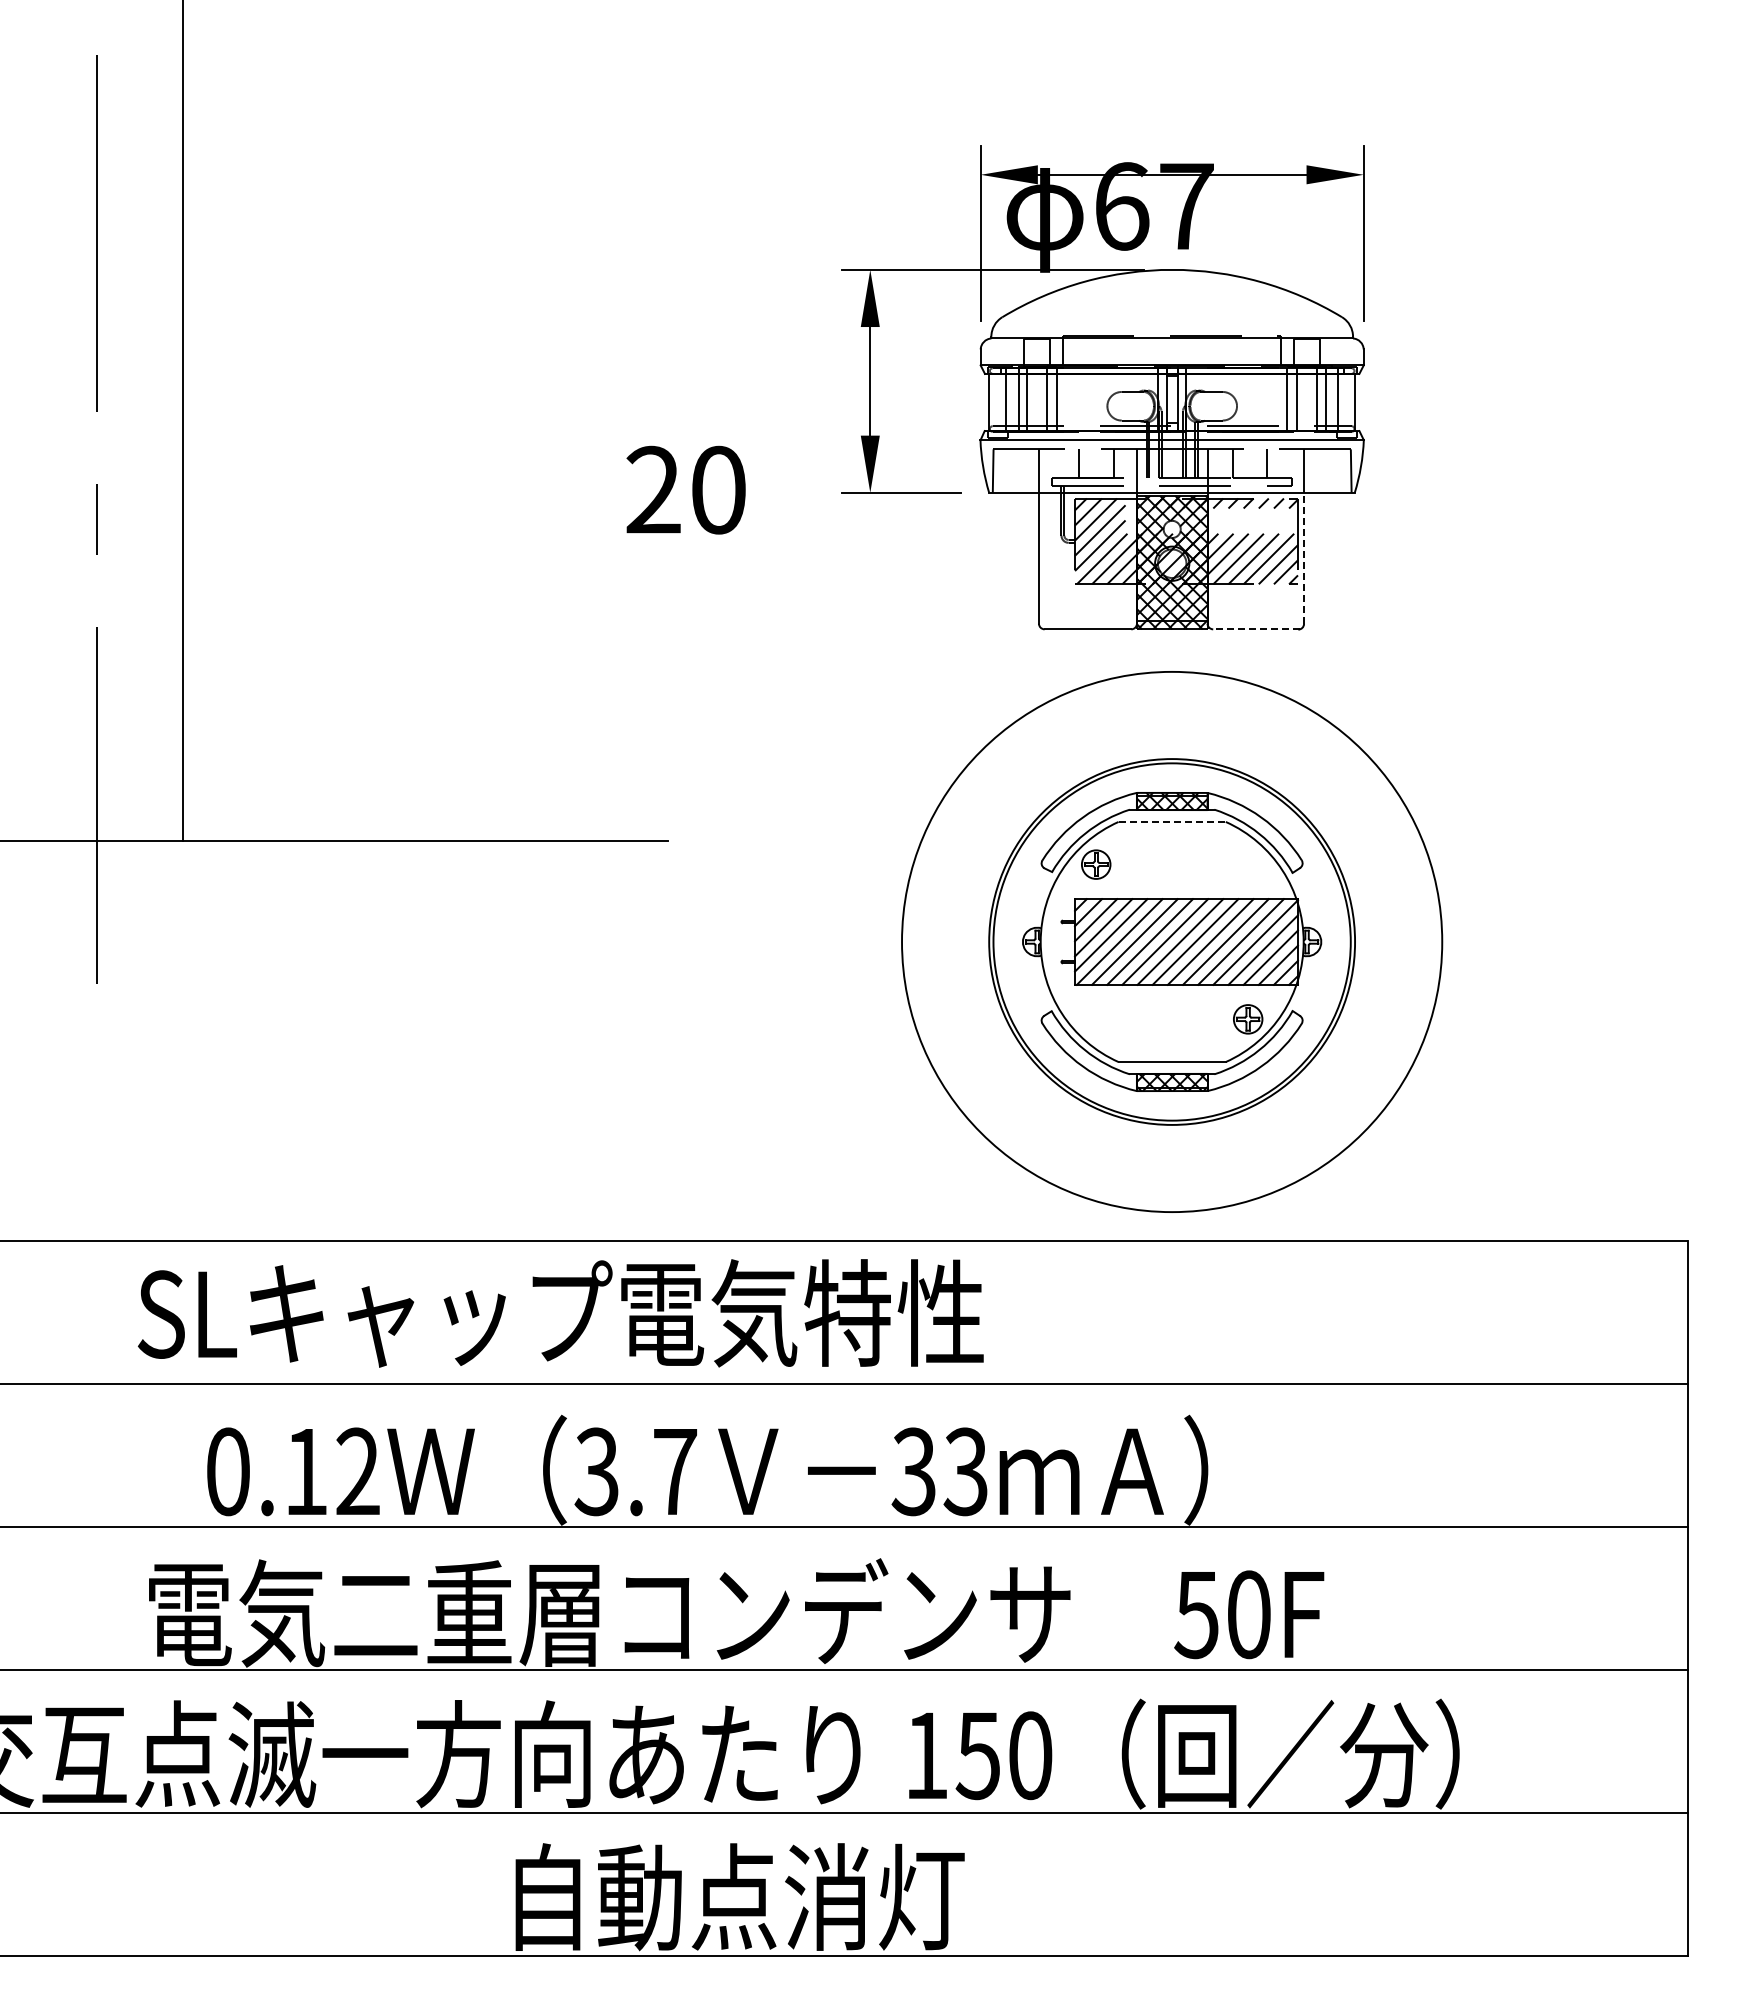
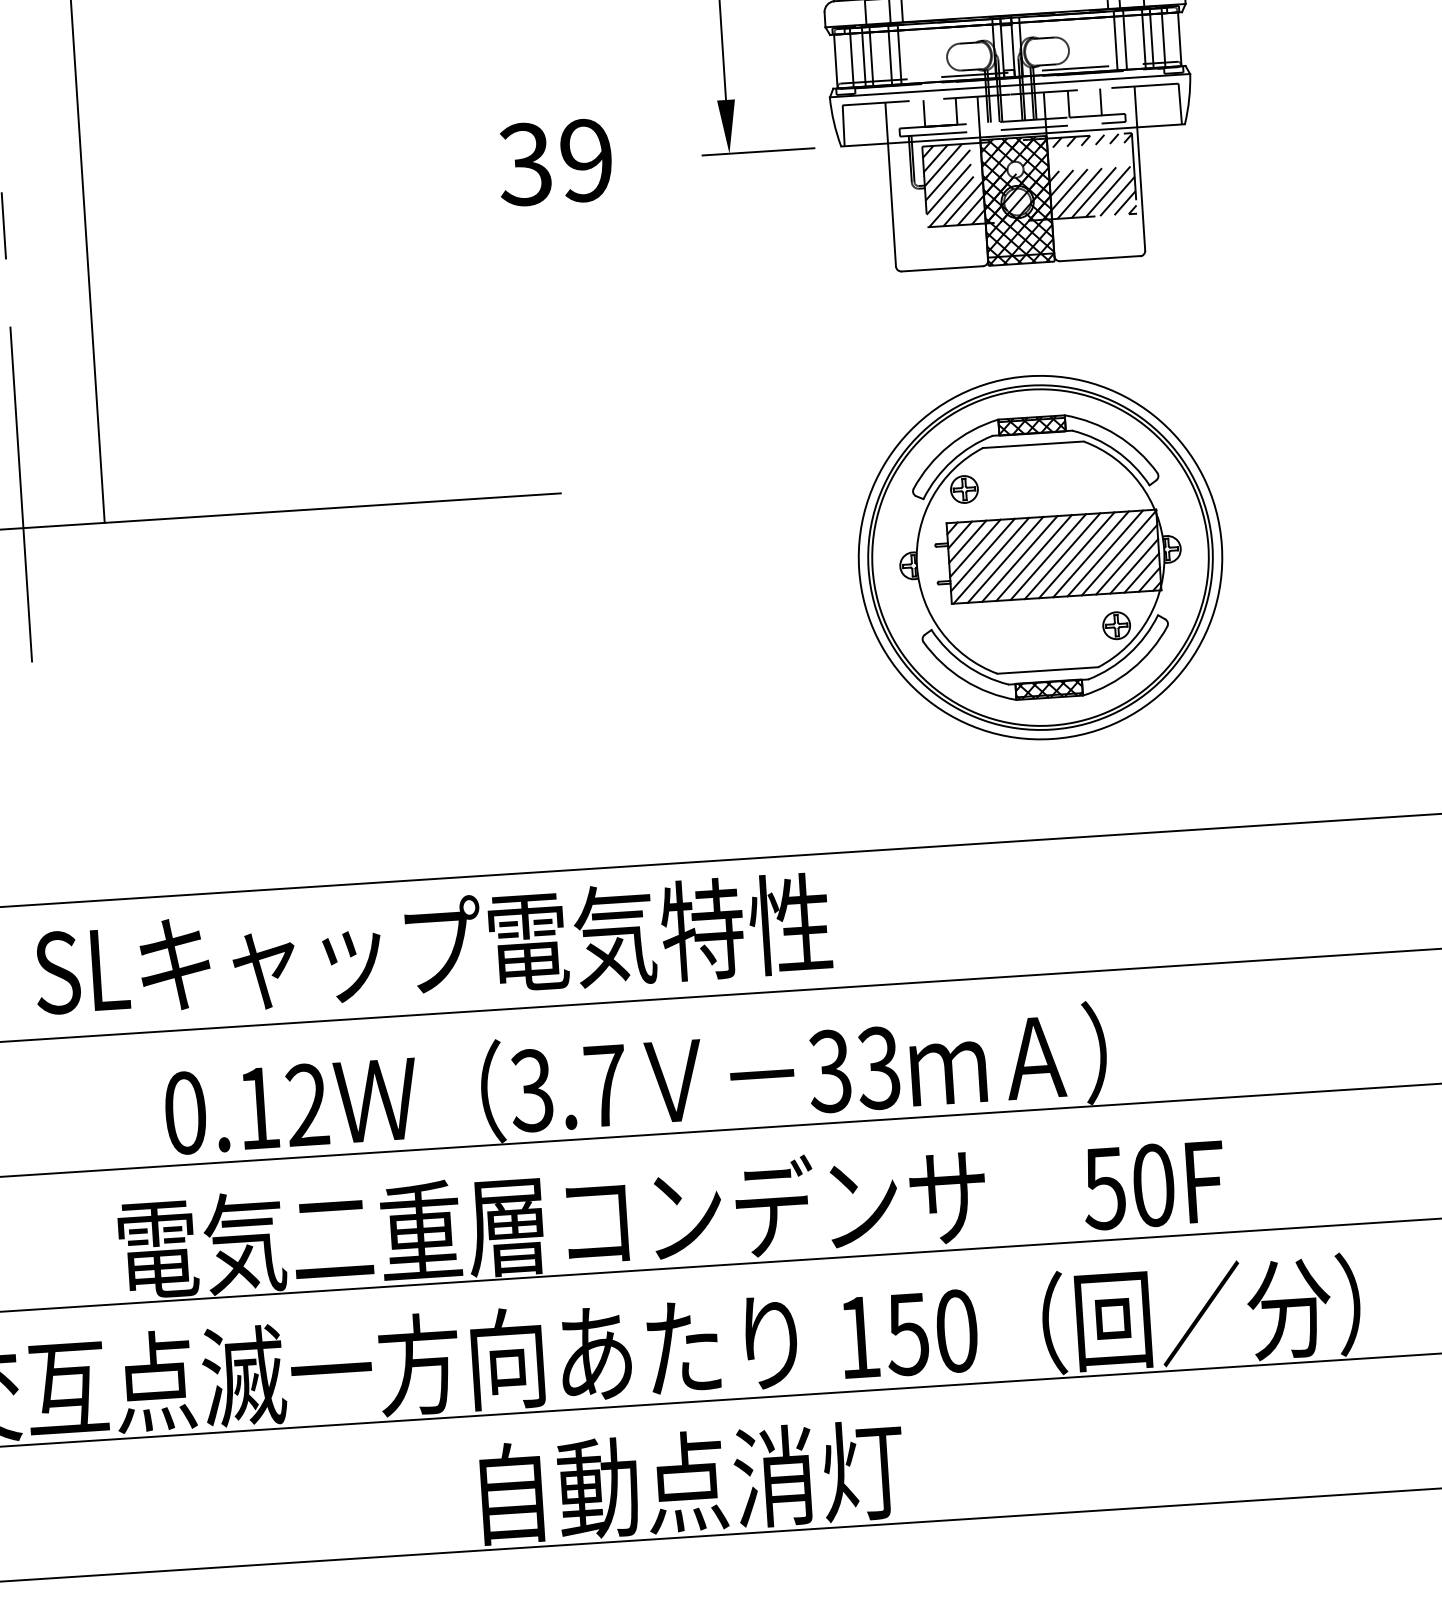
text: (685, 489) -> (555, 161), 20 -> 39
line: (1304, 558) -> (1141, 189), dashed -> solid
line: (1256, 629) -> (1100, 258), dashed -> solid
line: (1172, 821) -> (1033, 444), dashed -> solid
circle: (1172, 941) -> (1040, 557), size x0.71
text: (560, 1313) -> (432, 947), moved

